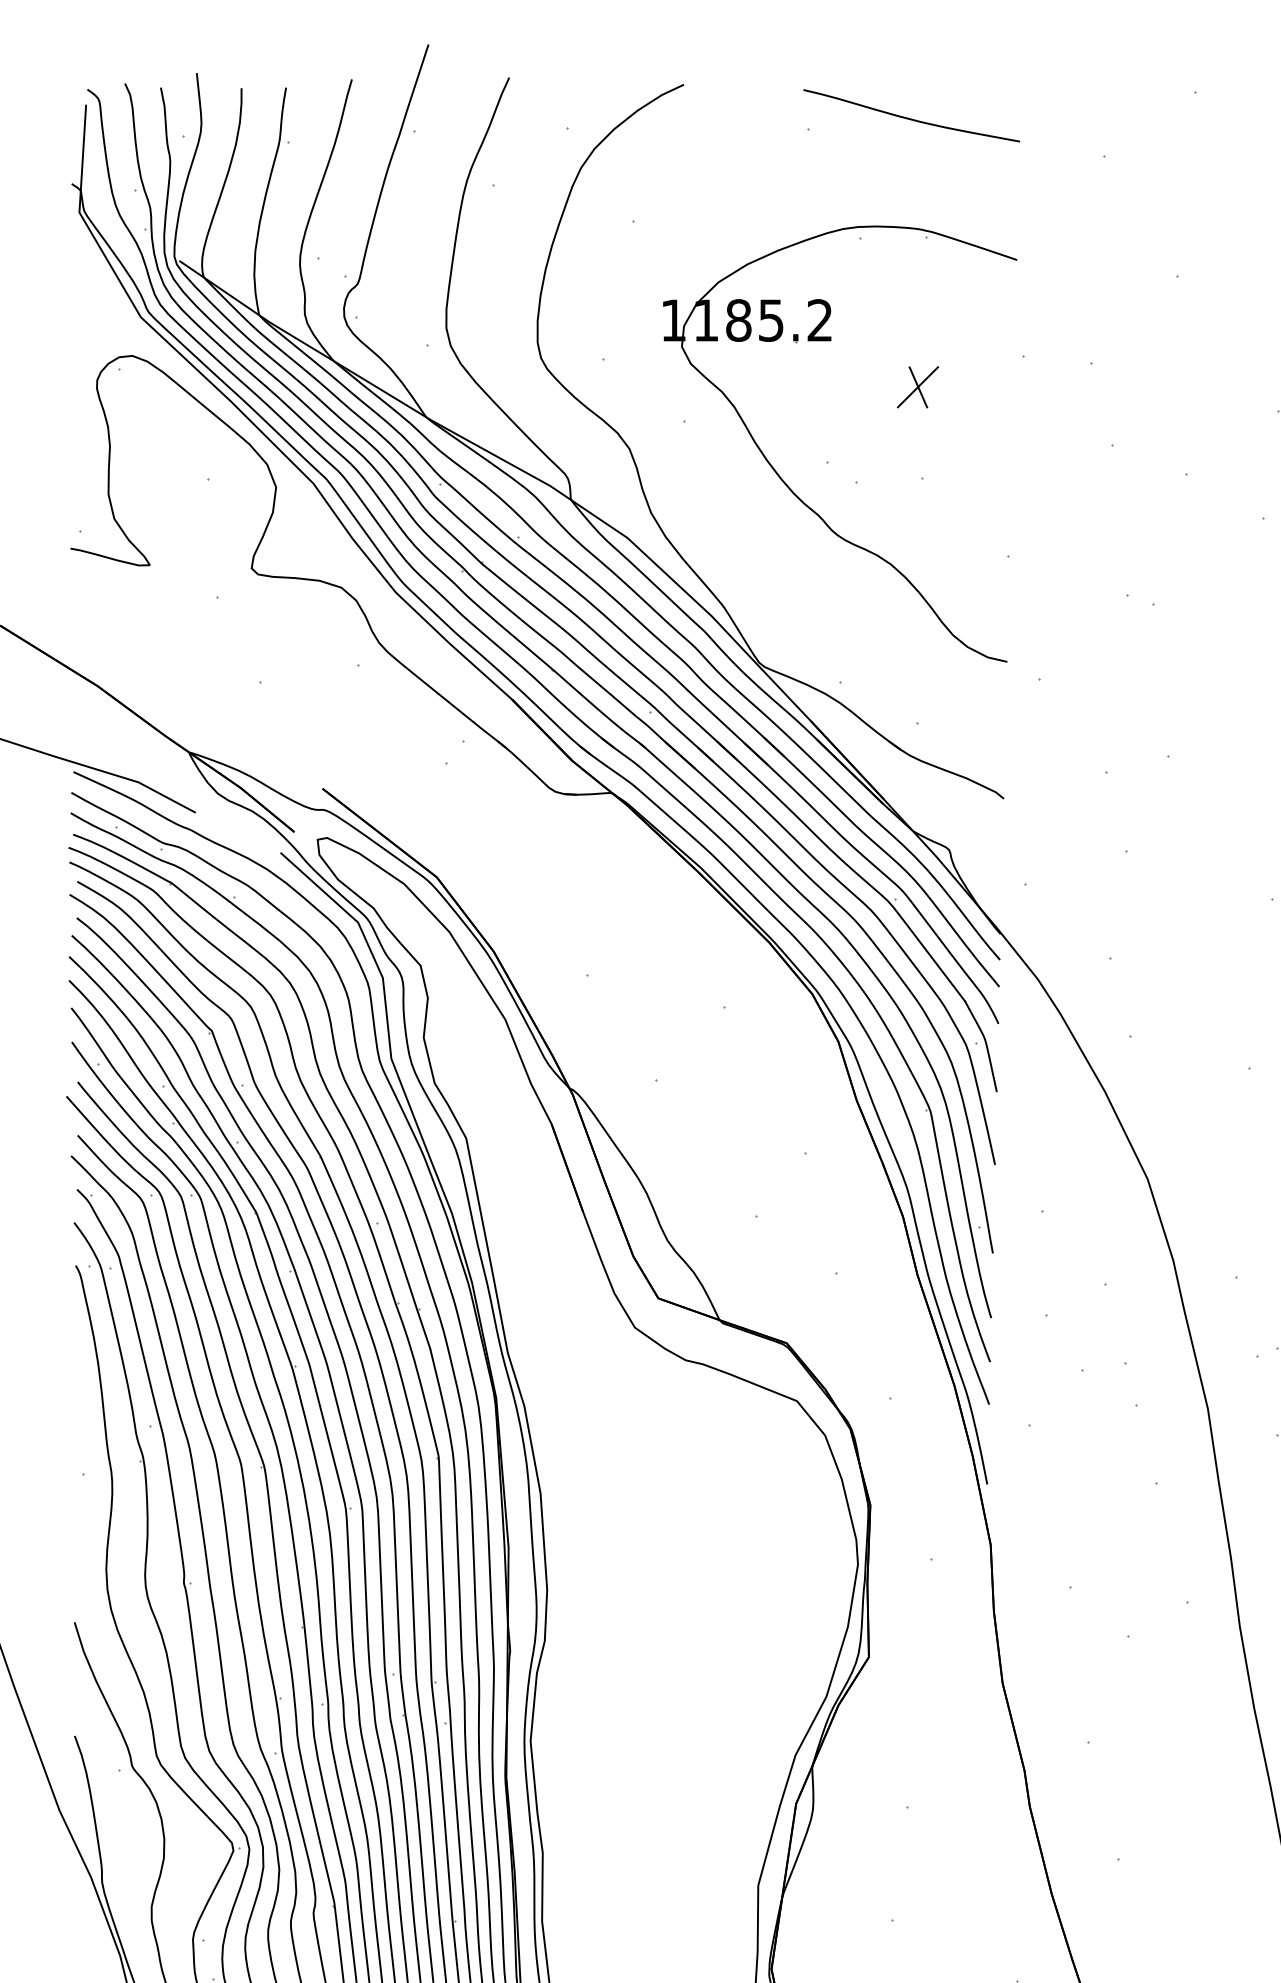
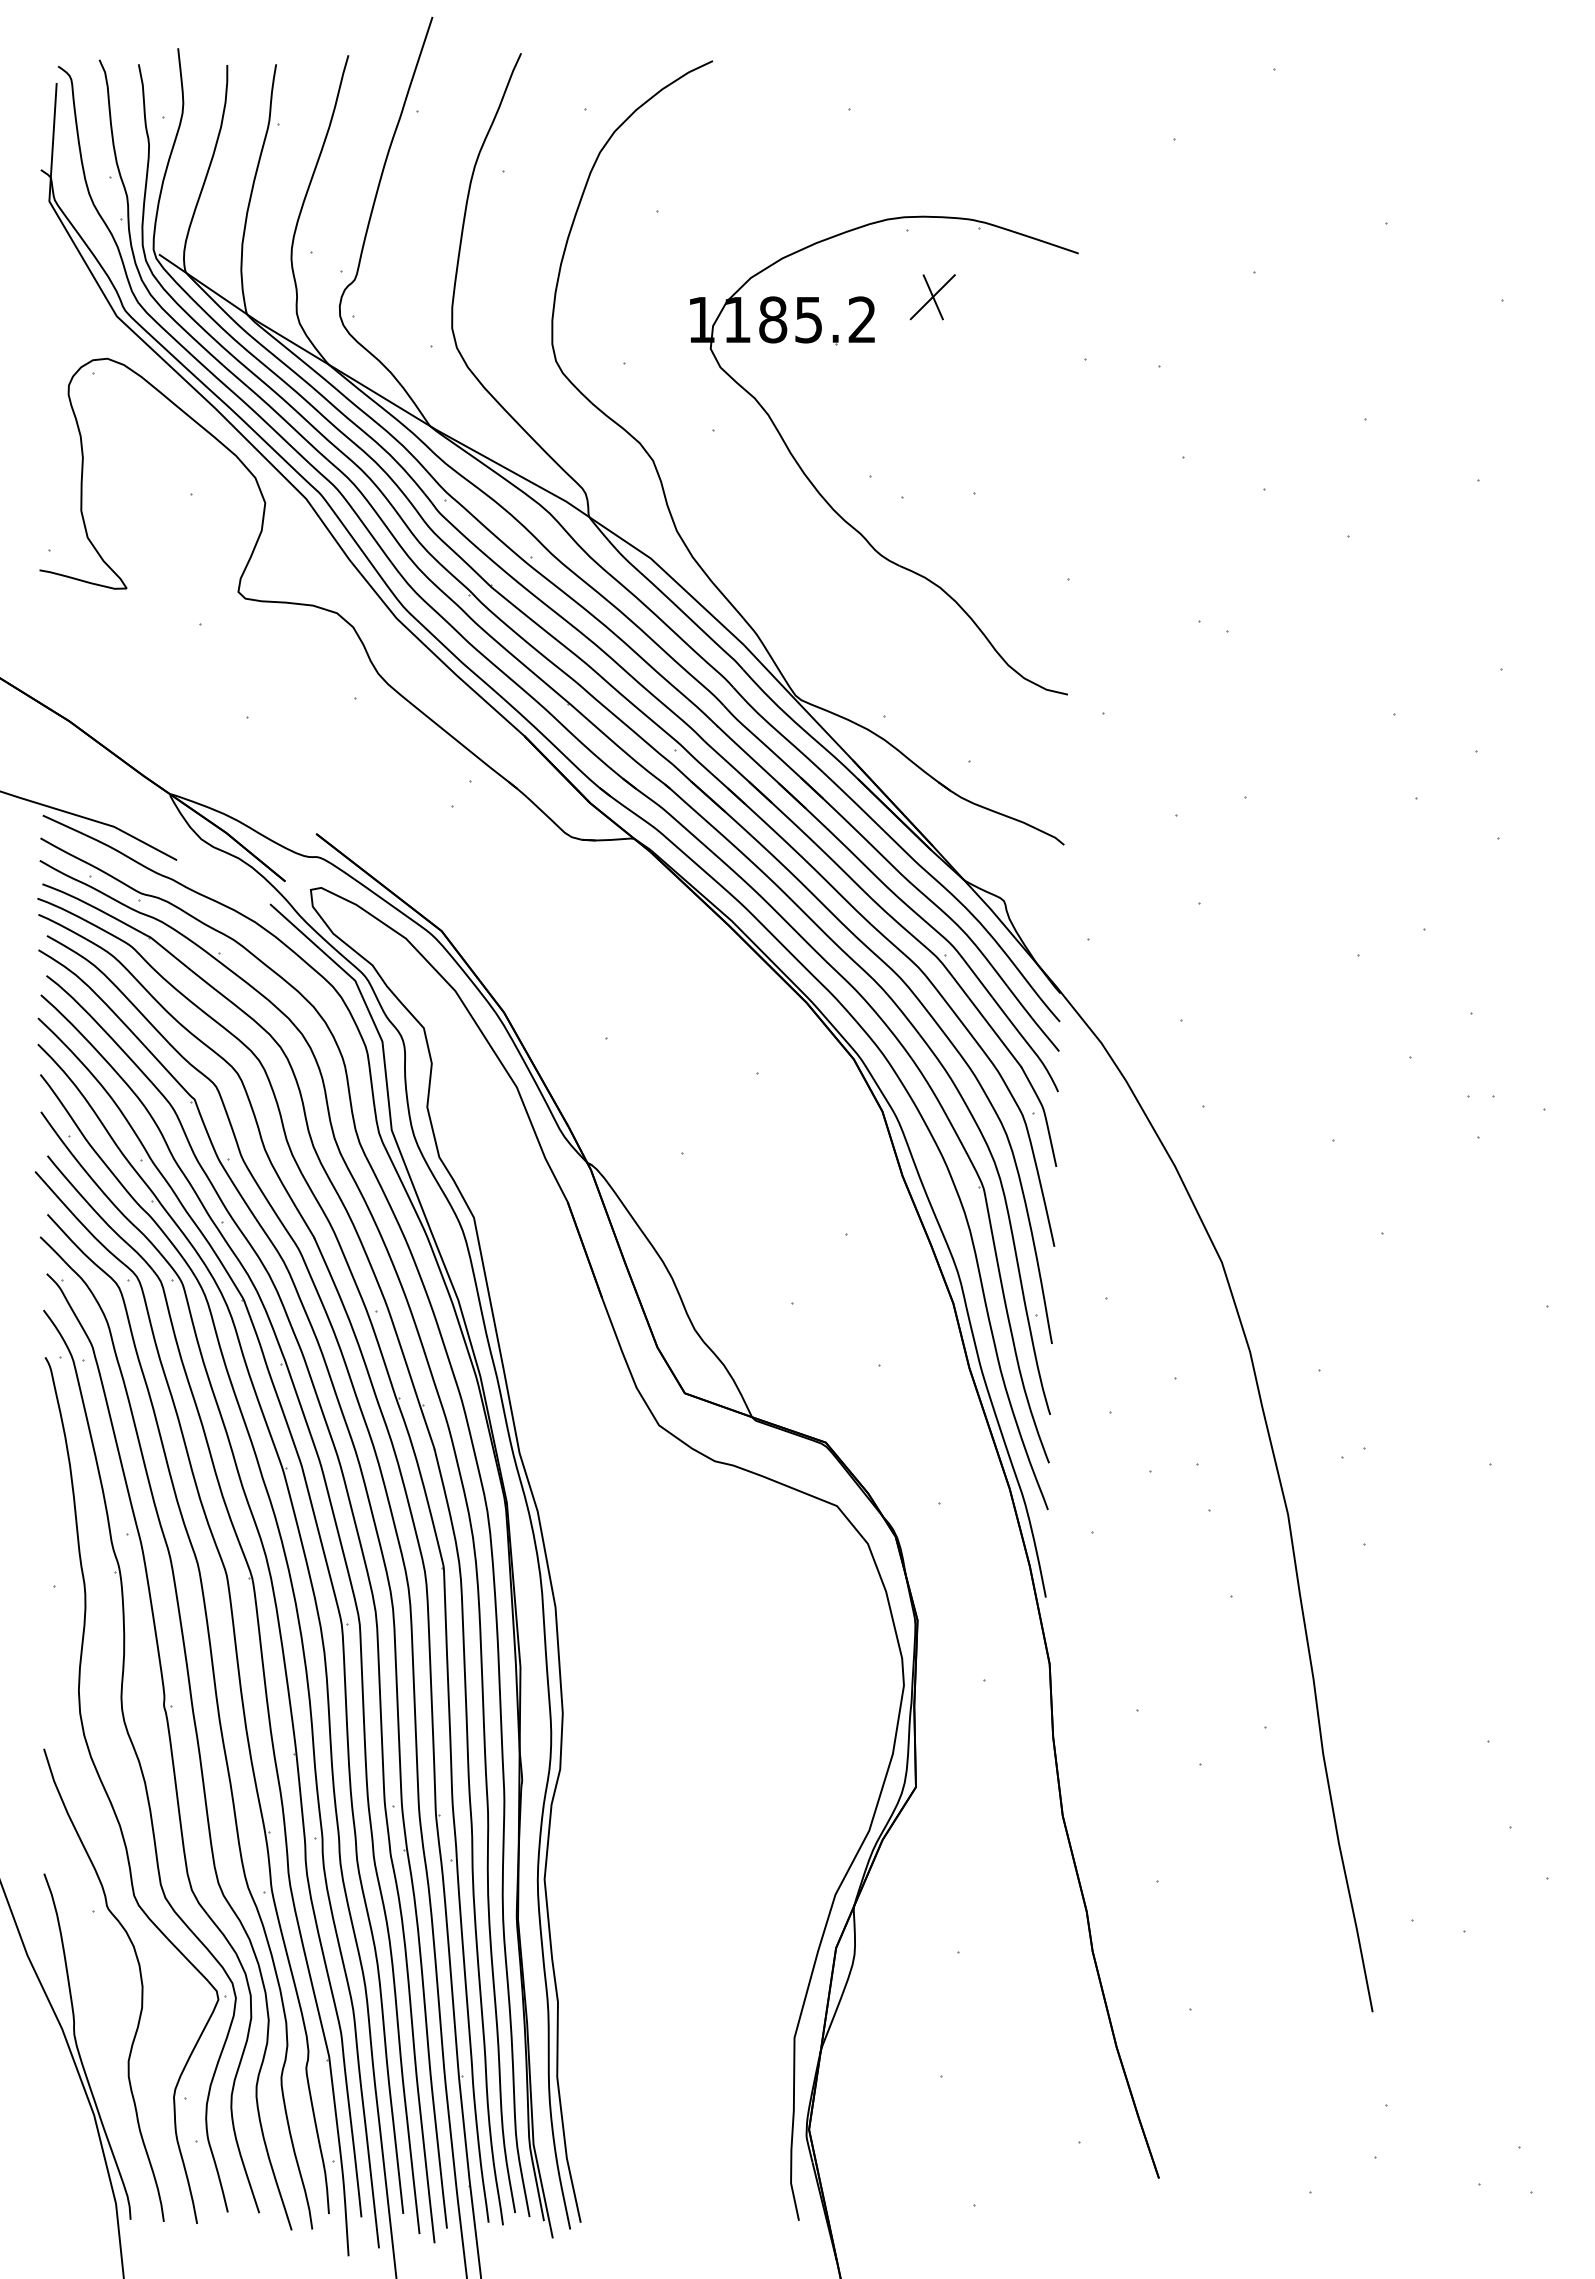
curve: (909, 117) -> (960, 97), removed
part: (917, 387) -> (932, 297), moved

